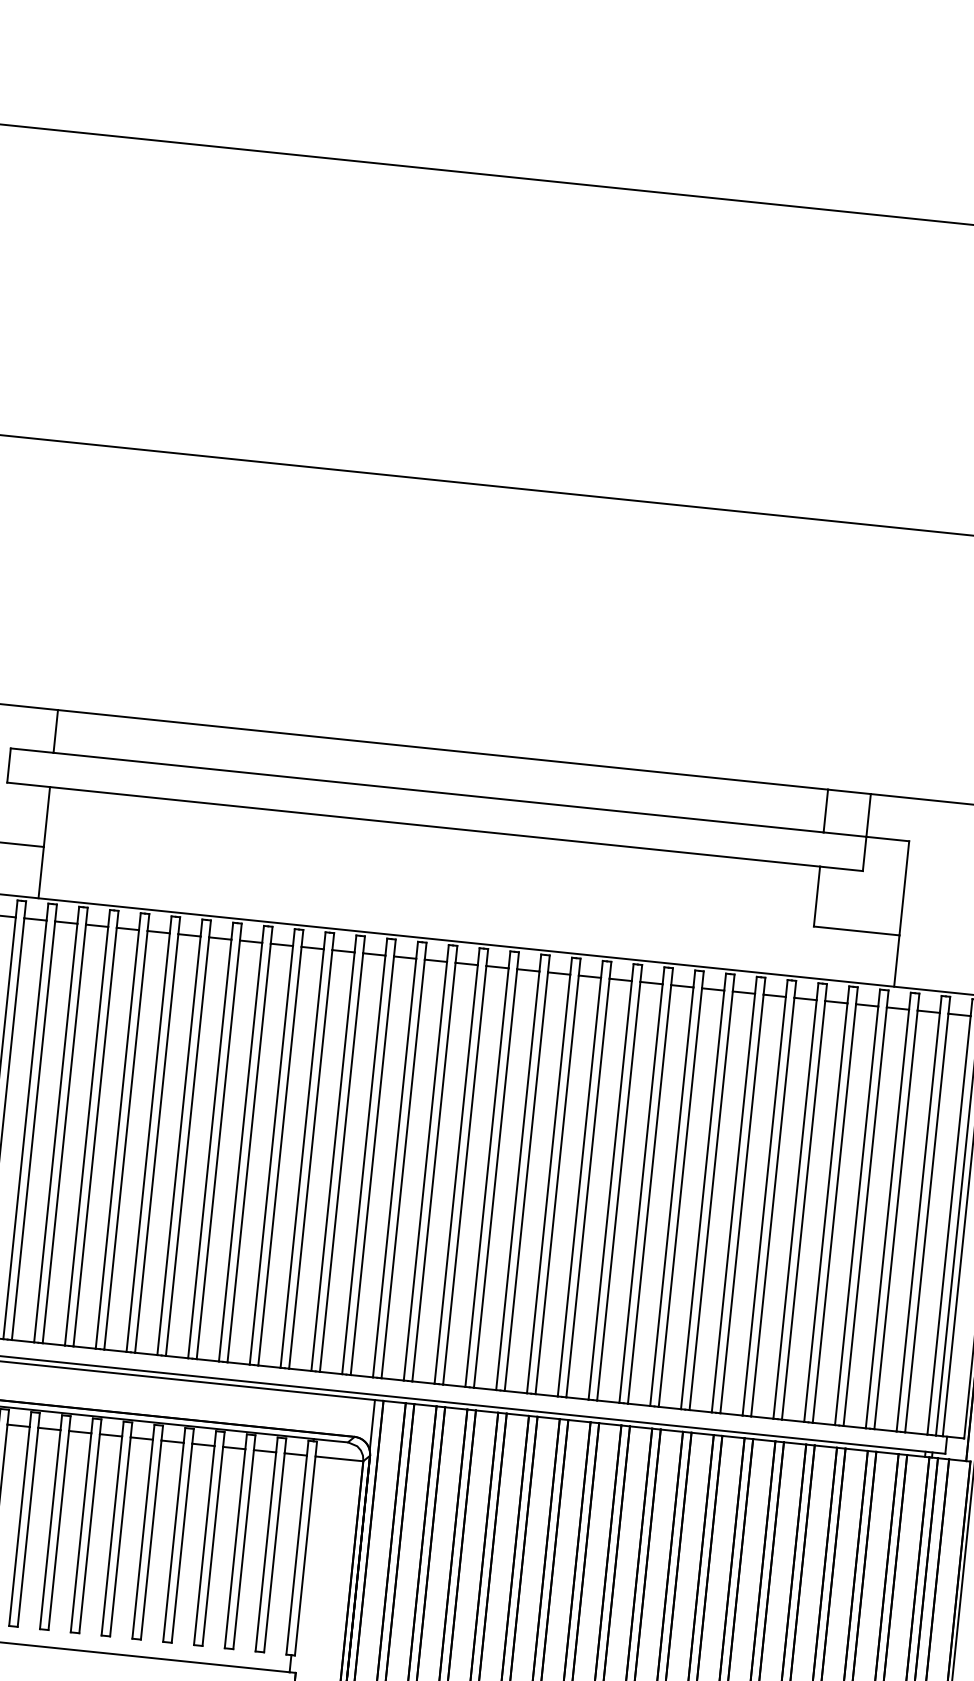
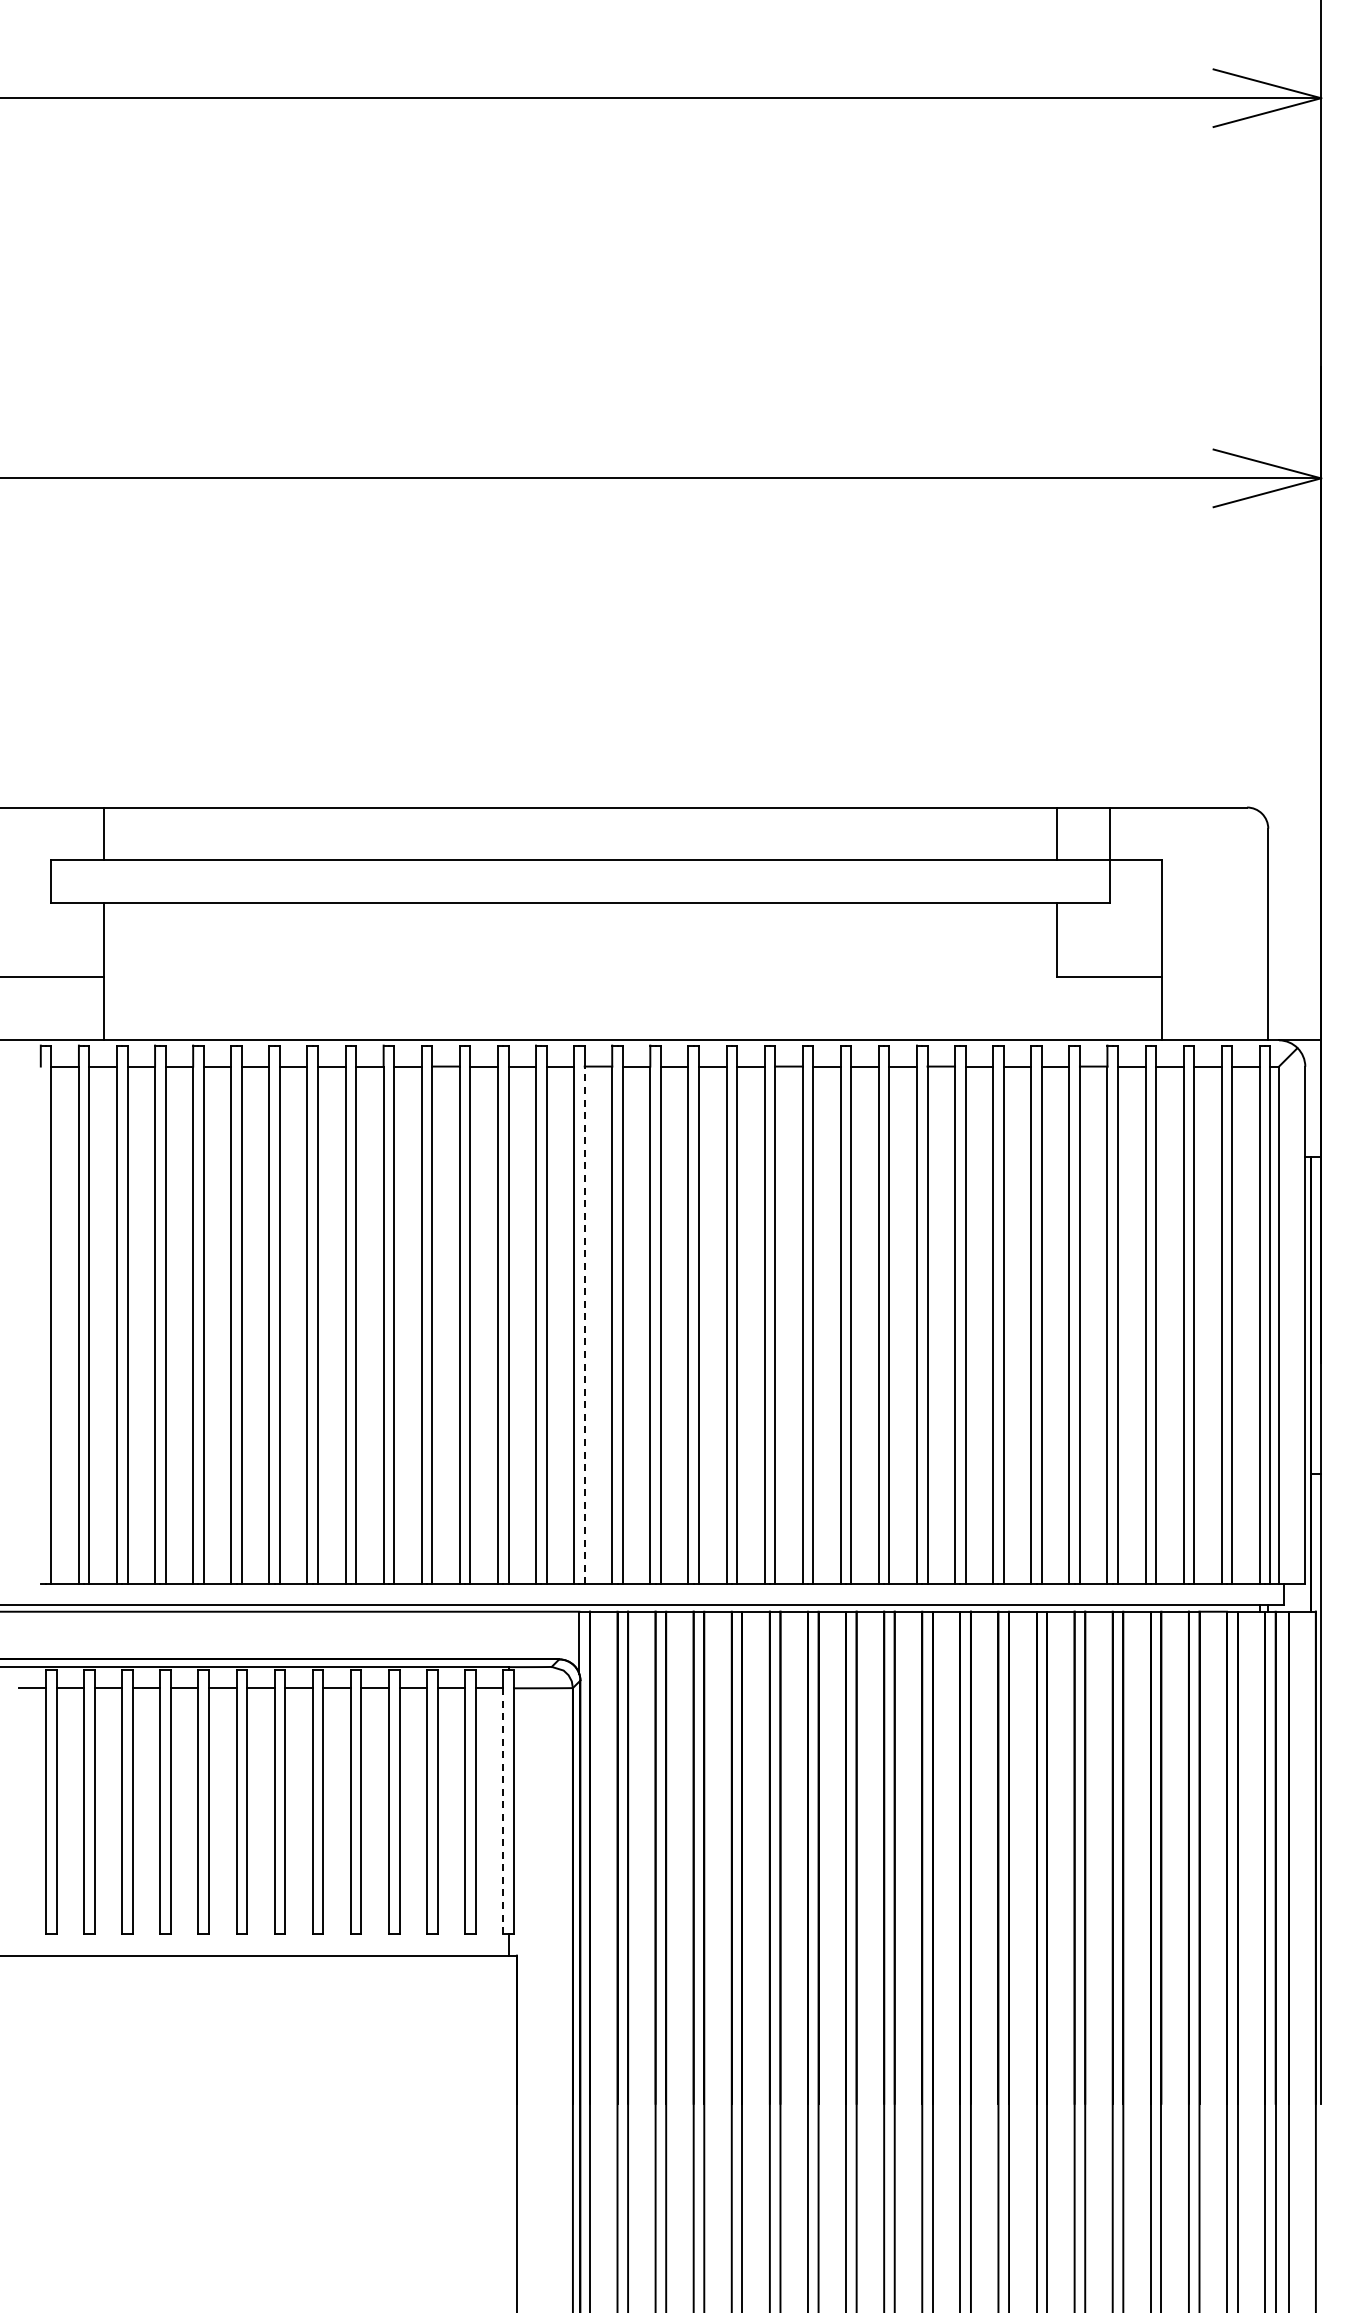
line: (403, 1169) -> (584, 1325), solid -> dashed
line: (296, 1555) -> (503, 1811), solid -> dashed

